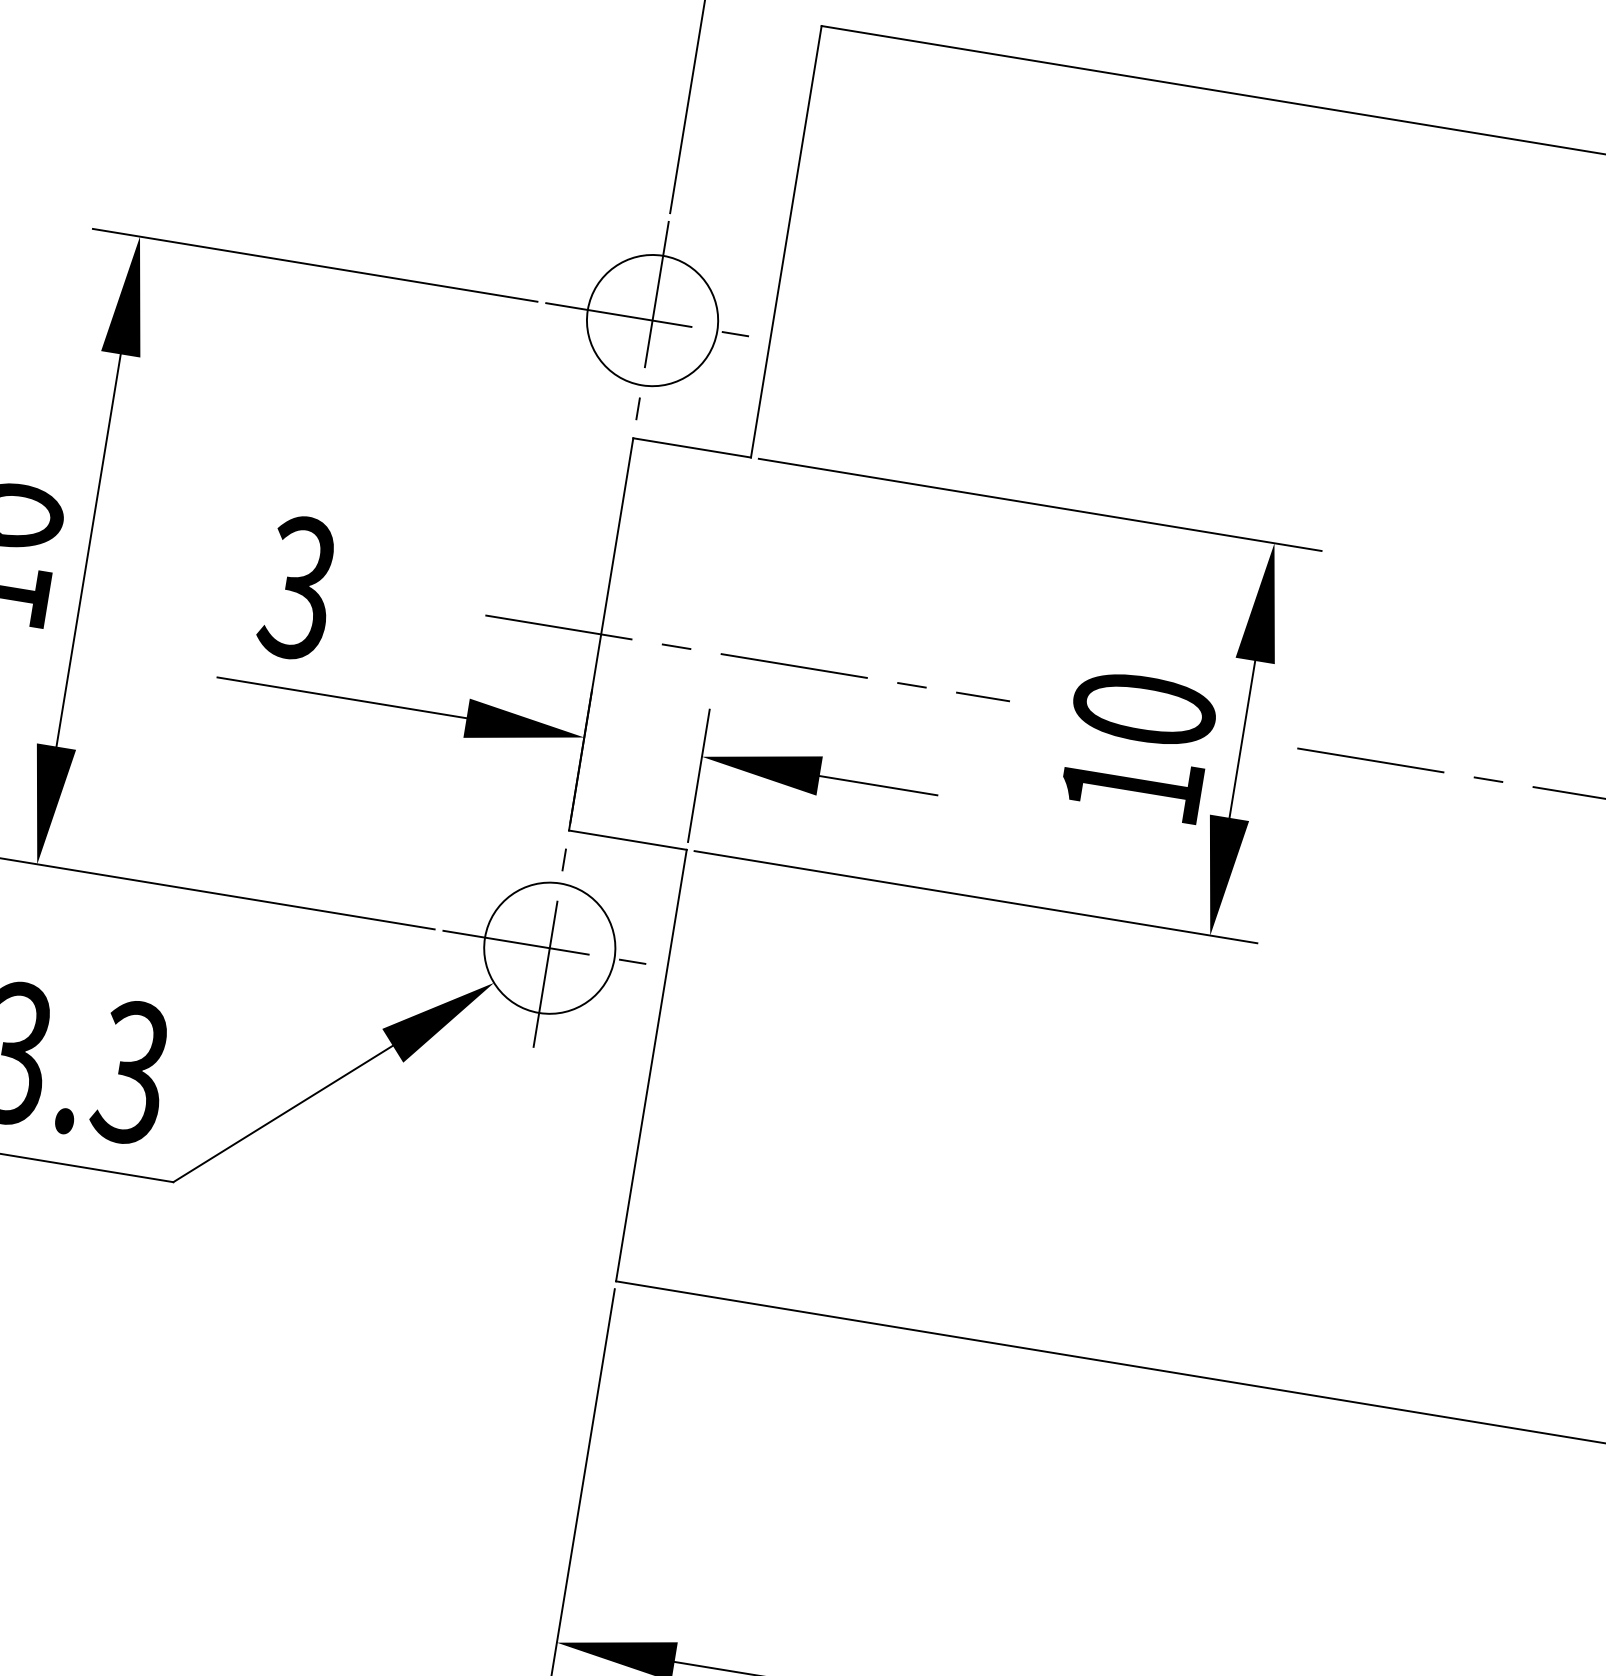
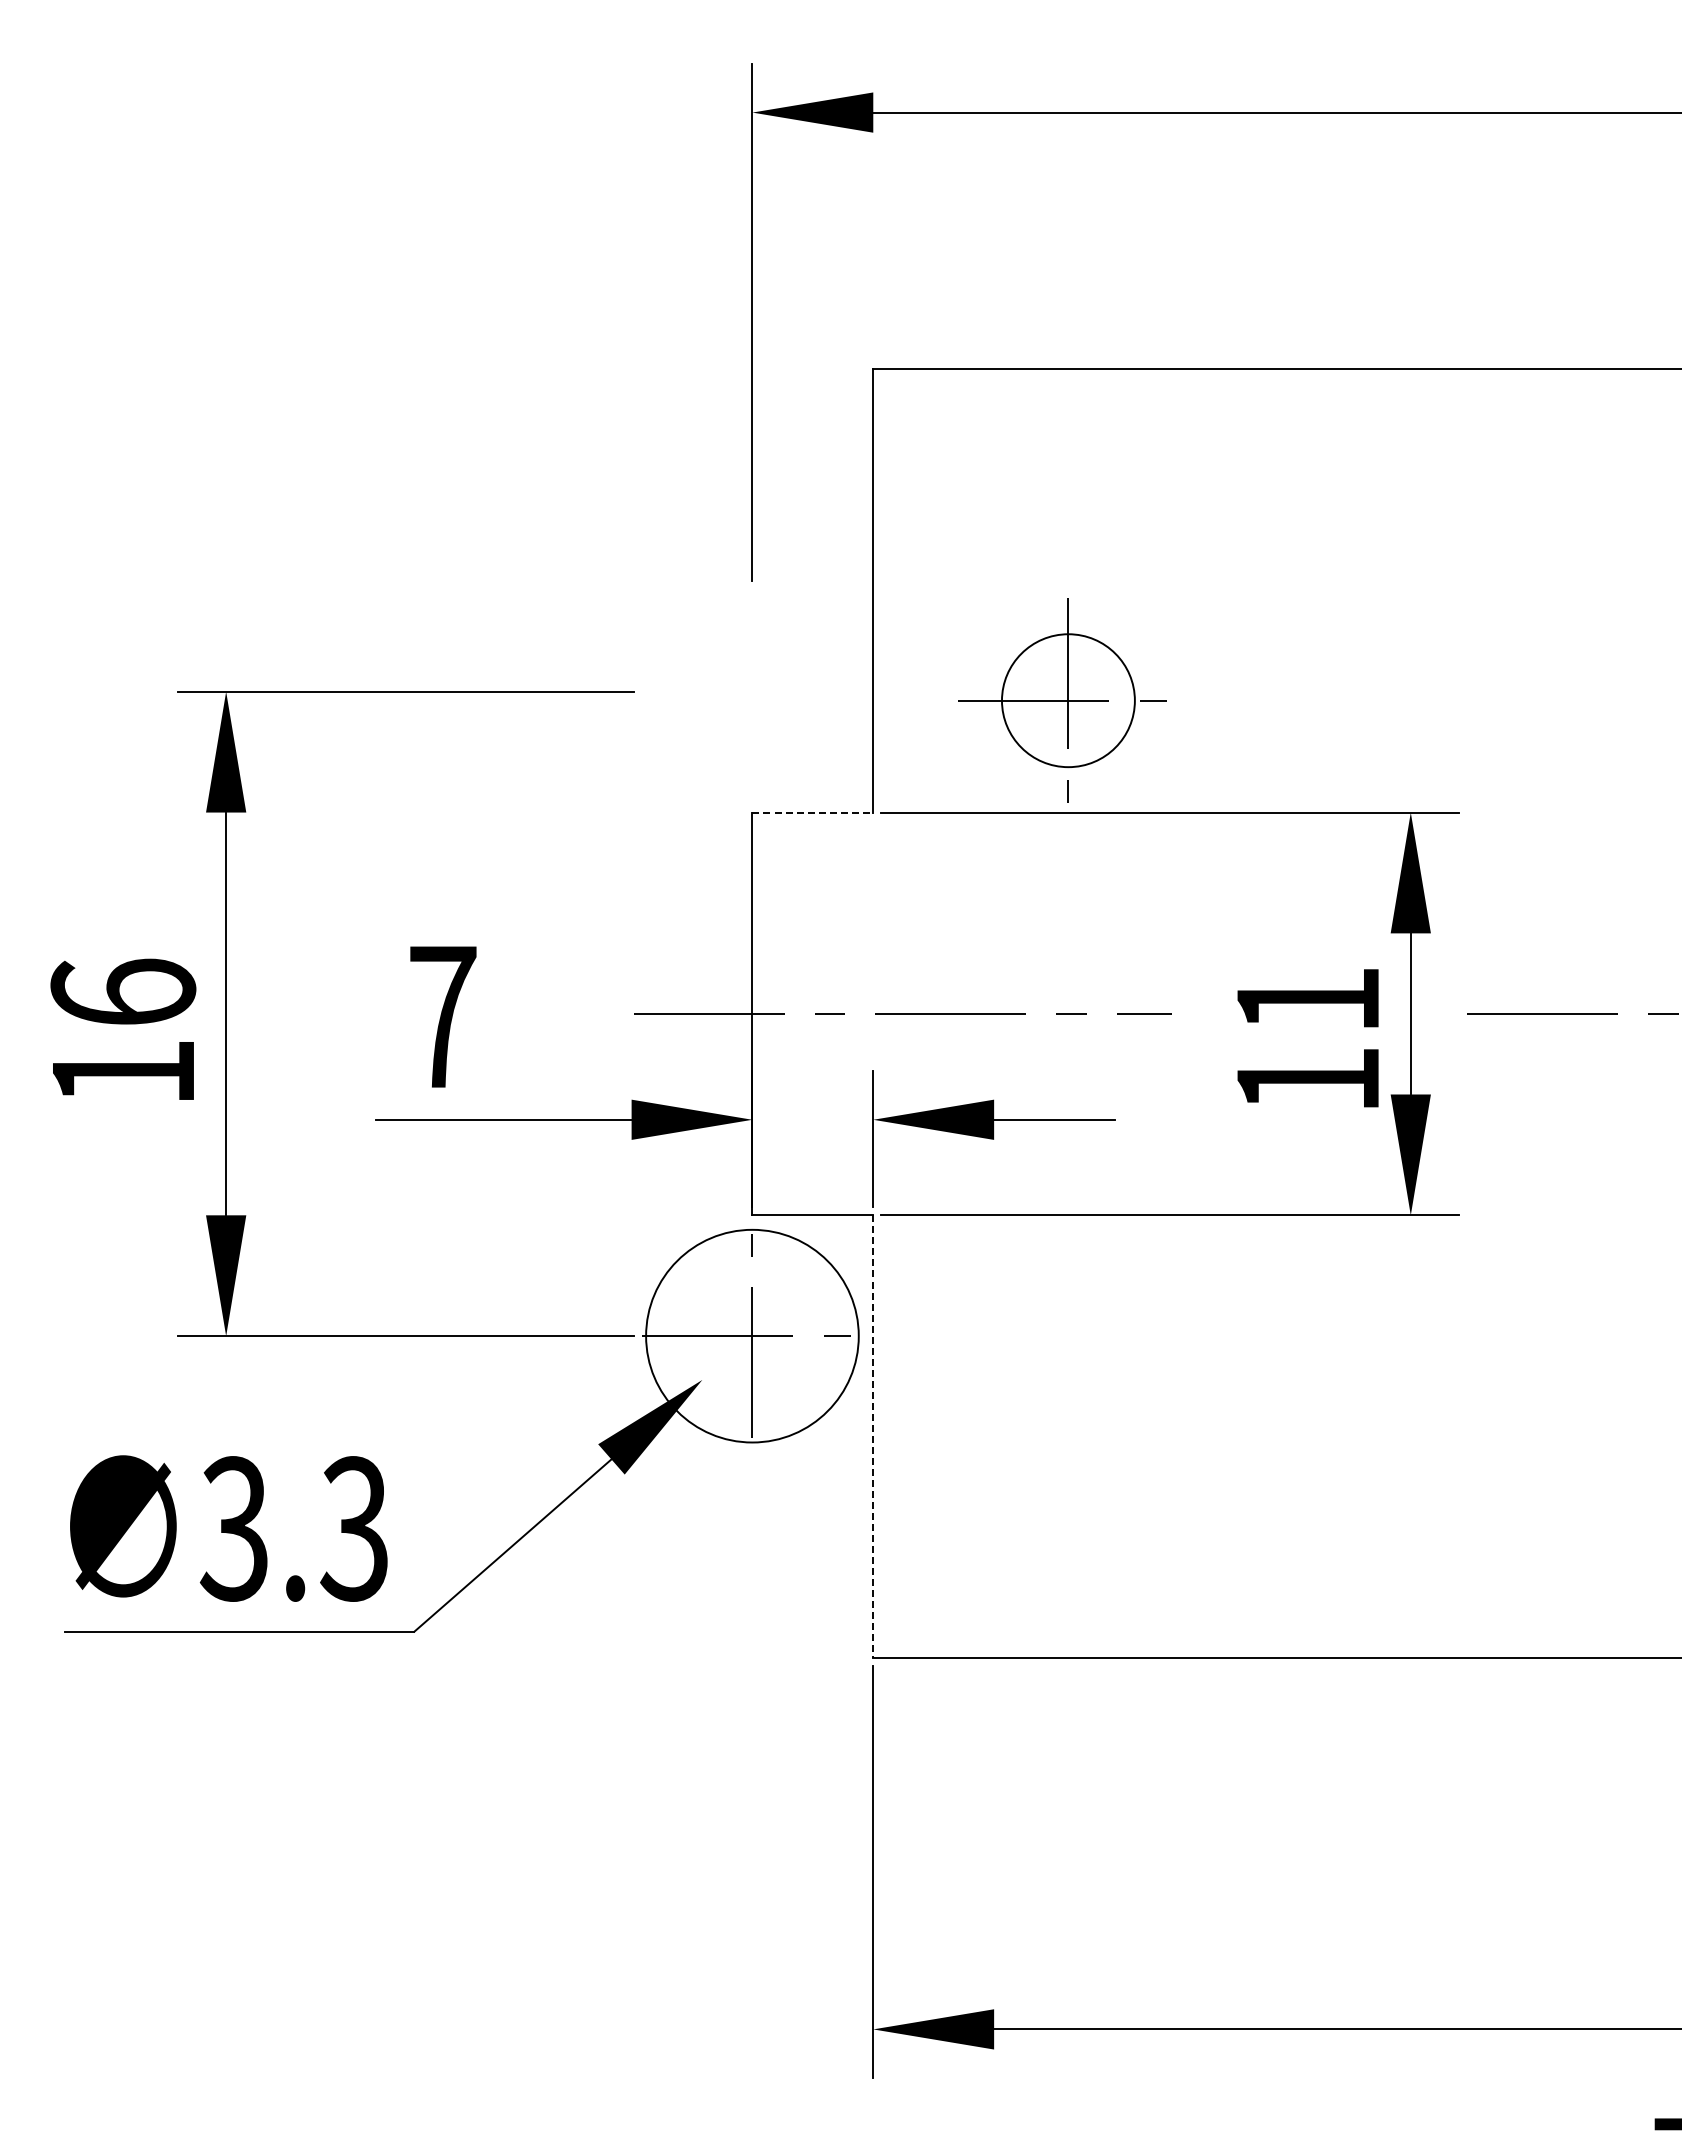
part: (646, 319) -> (1062, 700), moved
line: (692, 447) -> (813, 812), solid -> dashed
text: (297, 587) -> (441, 1016), 3 -> 7
text: (1144, 708) -> (1307, 999), 10 -> 11
circle: (548, 947) -> (751, 1335), size x1.6
line: (651, 1065) -> (873, 1436), solid -> dashed

